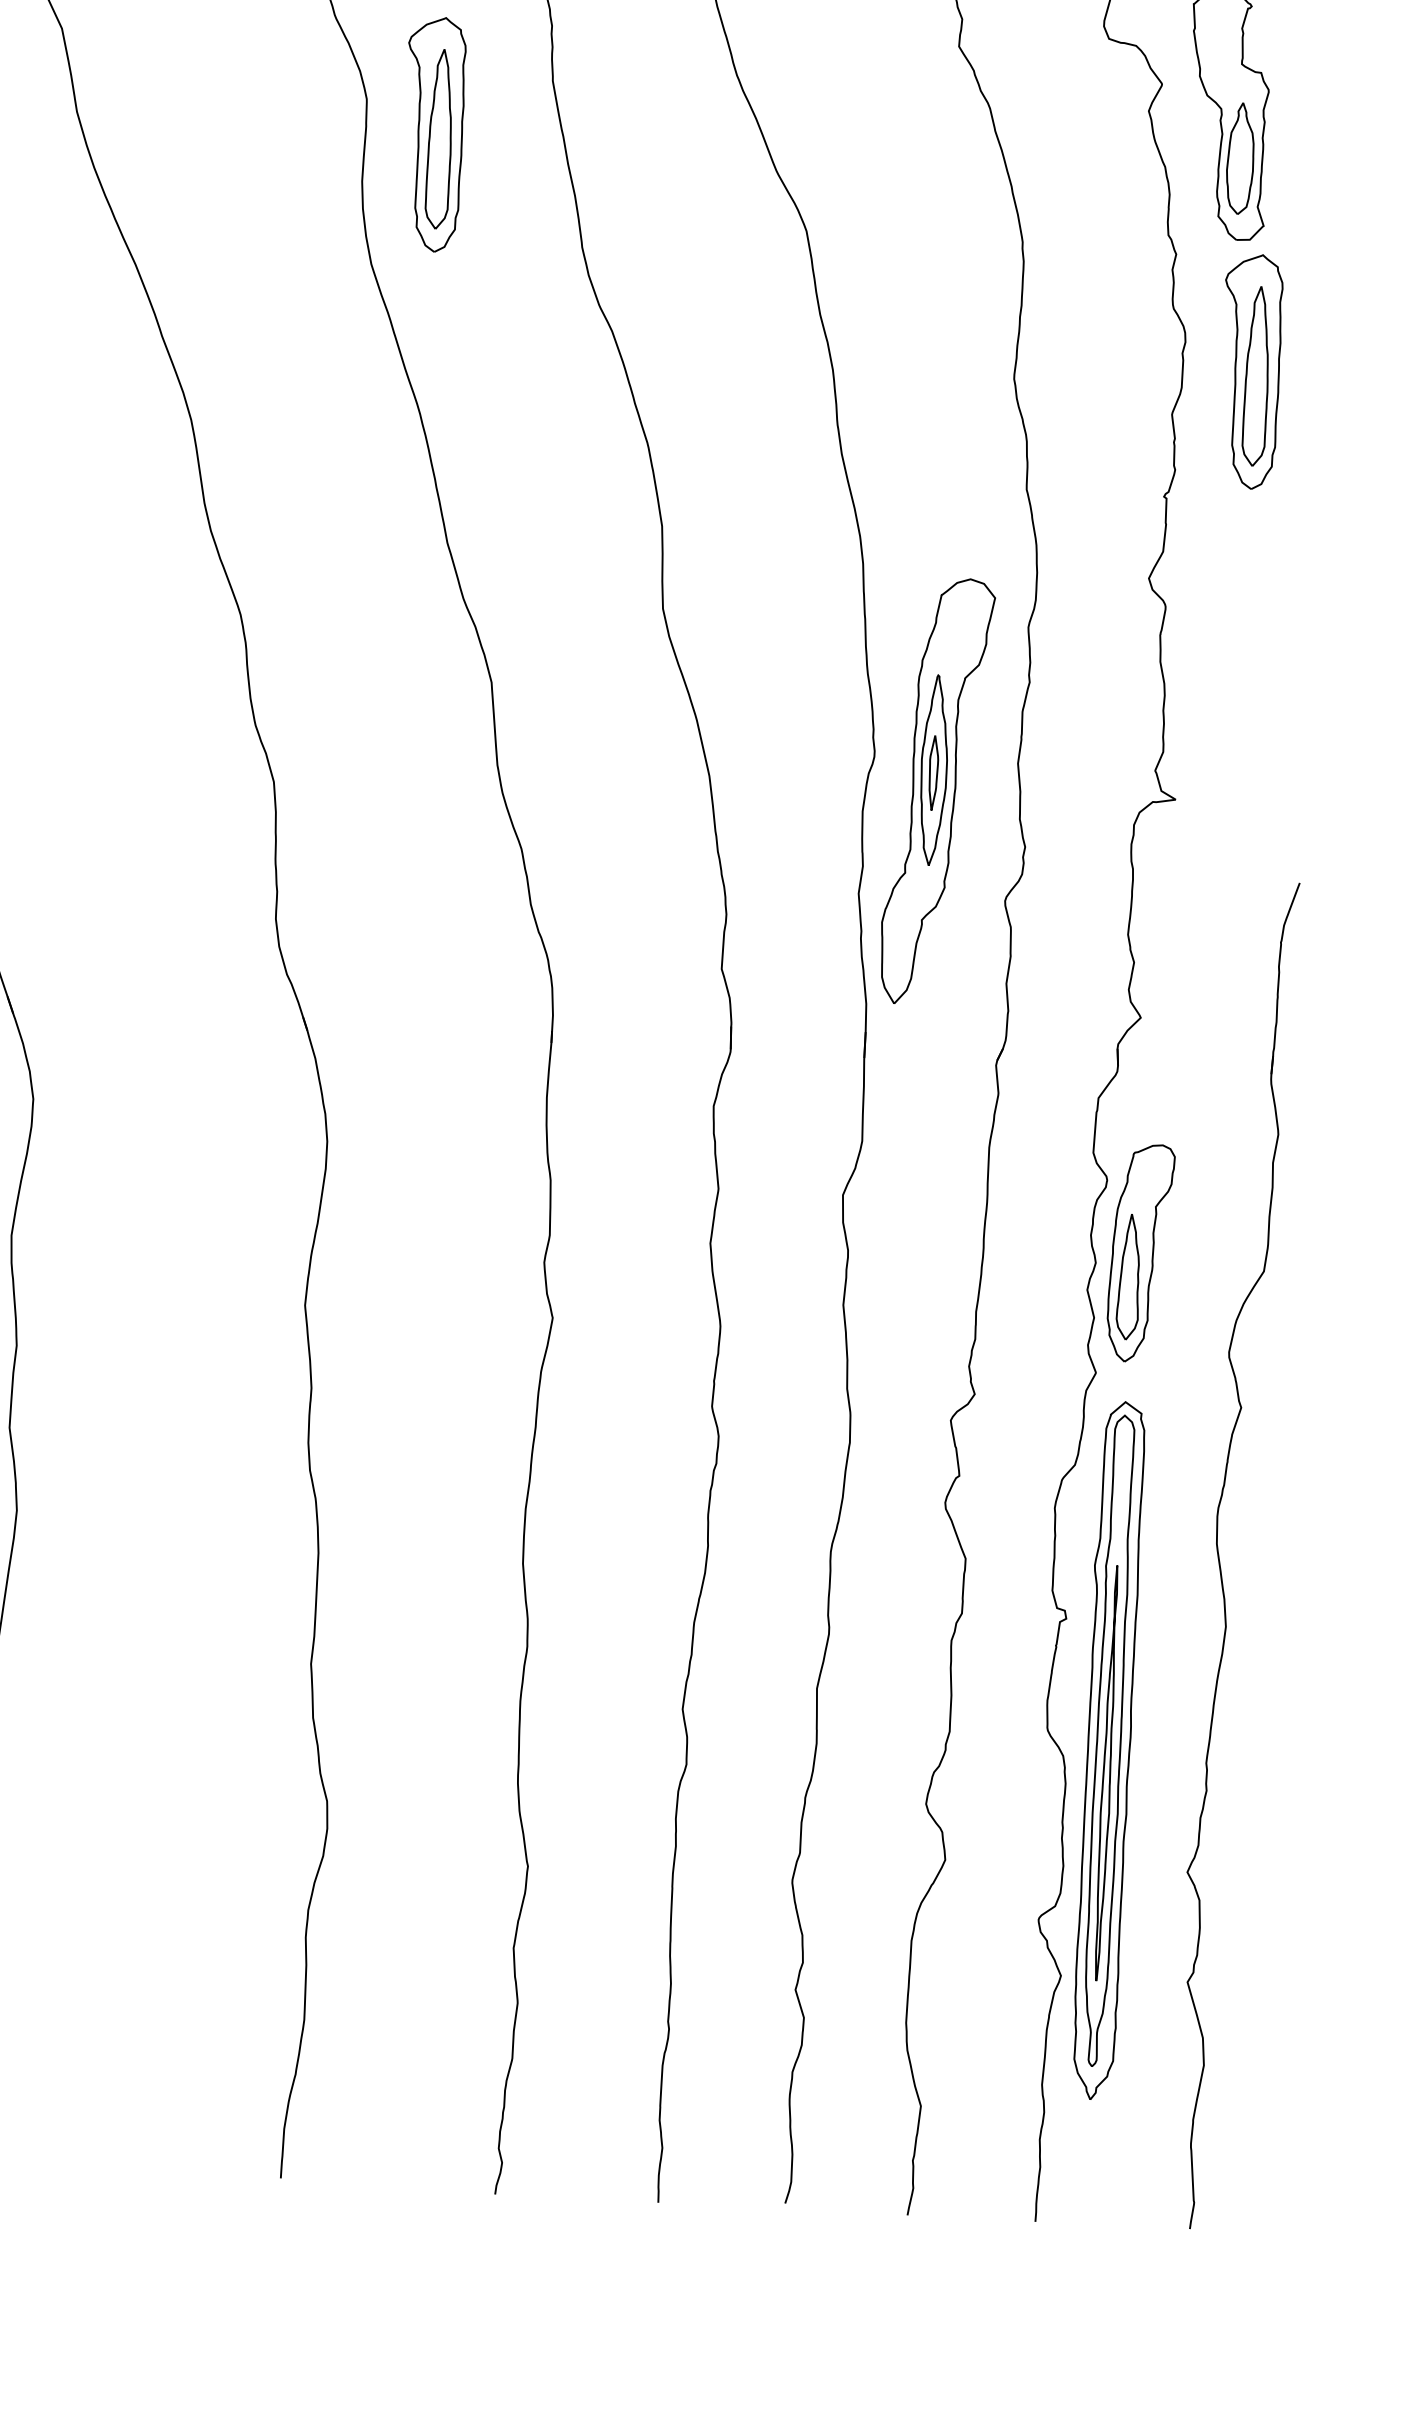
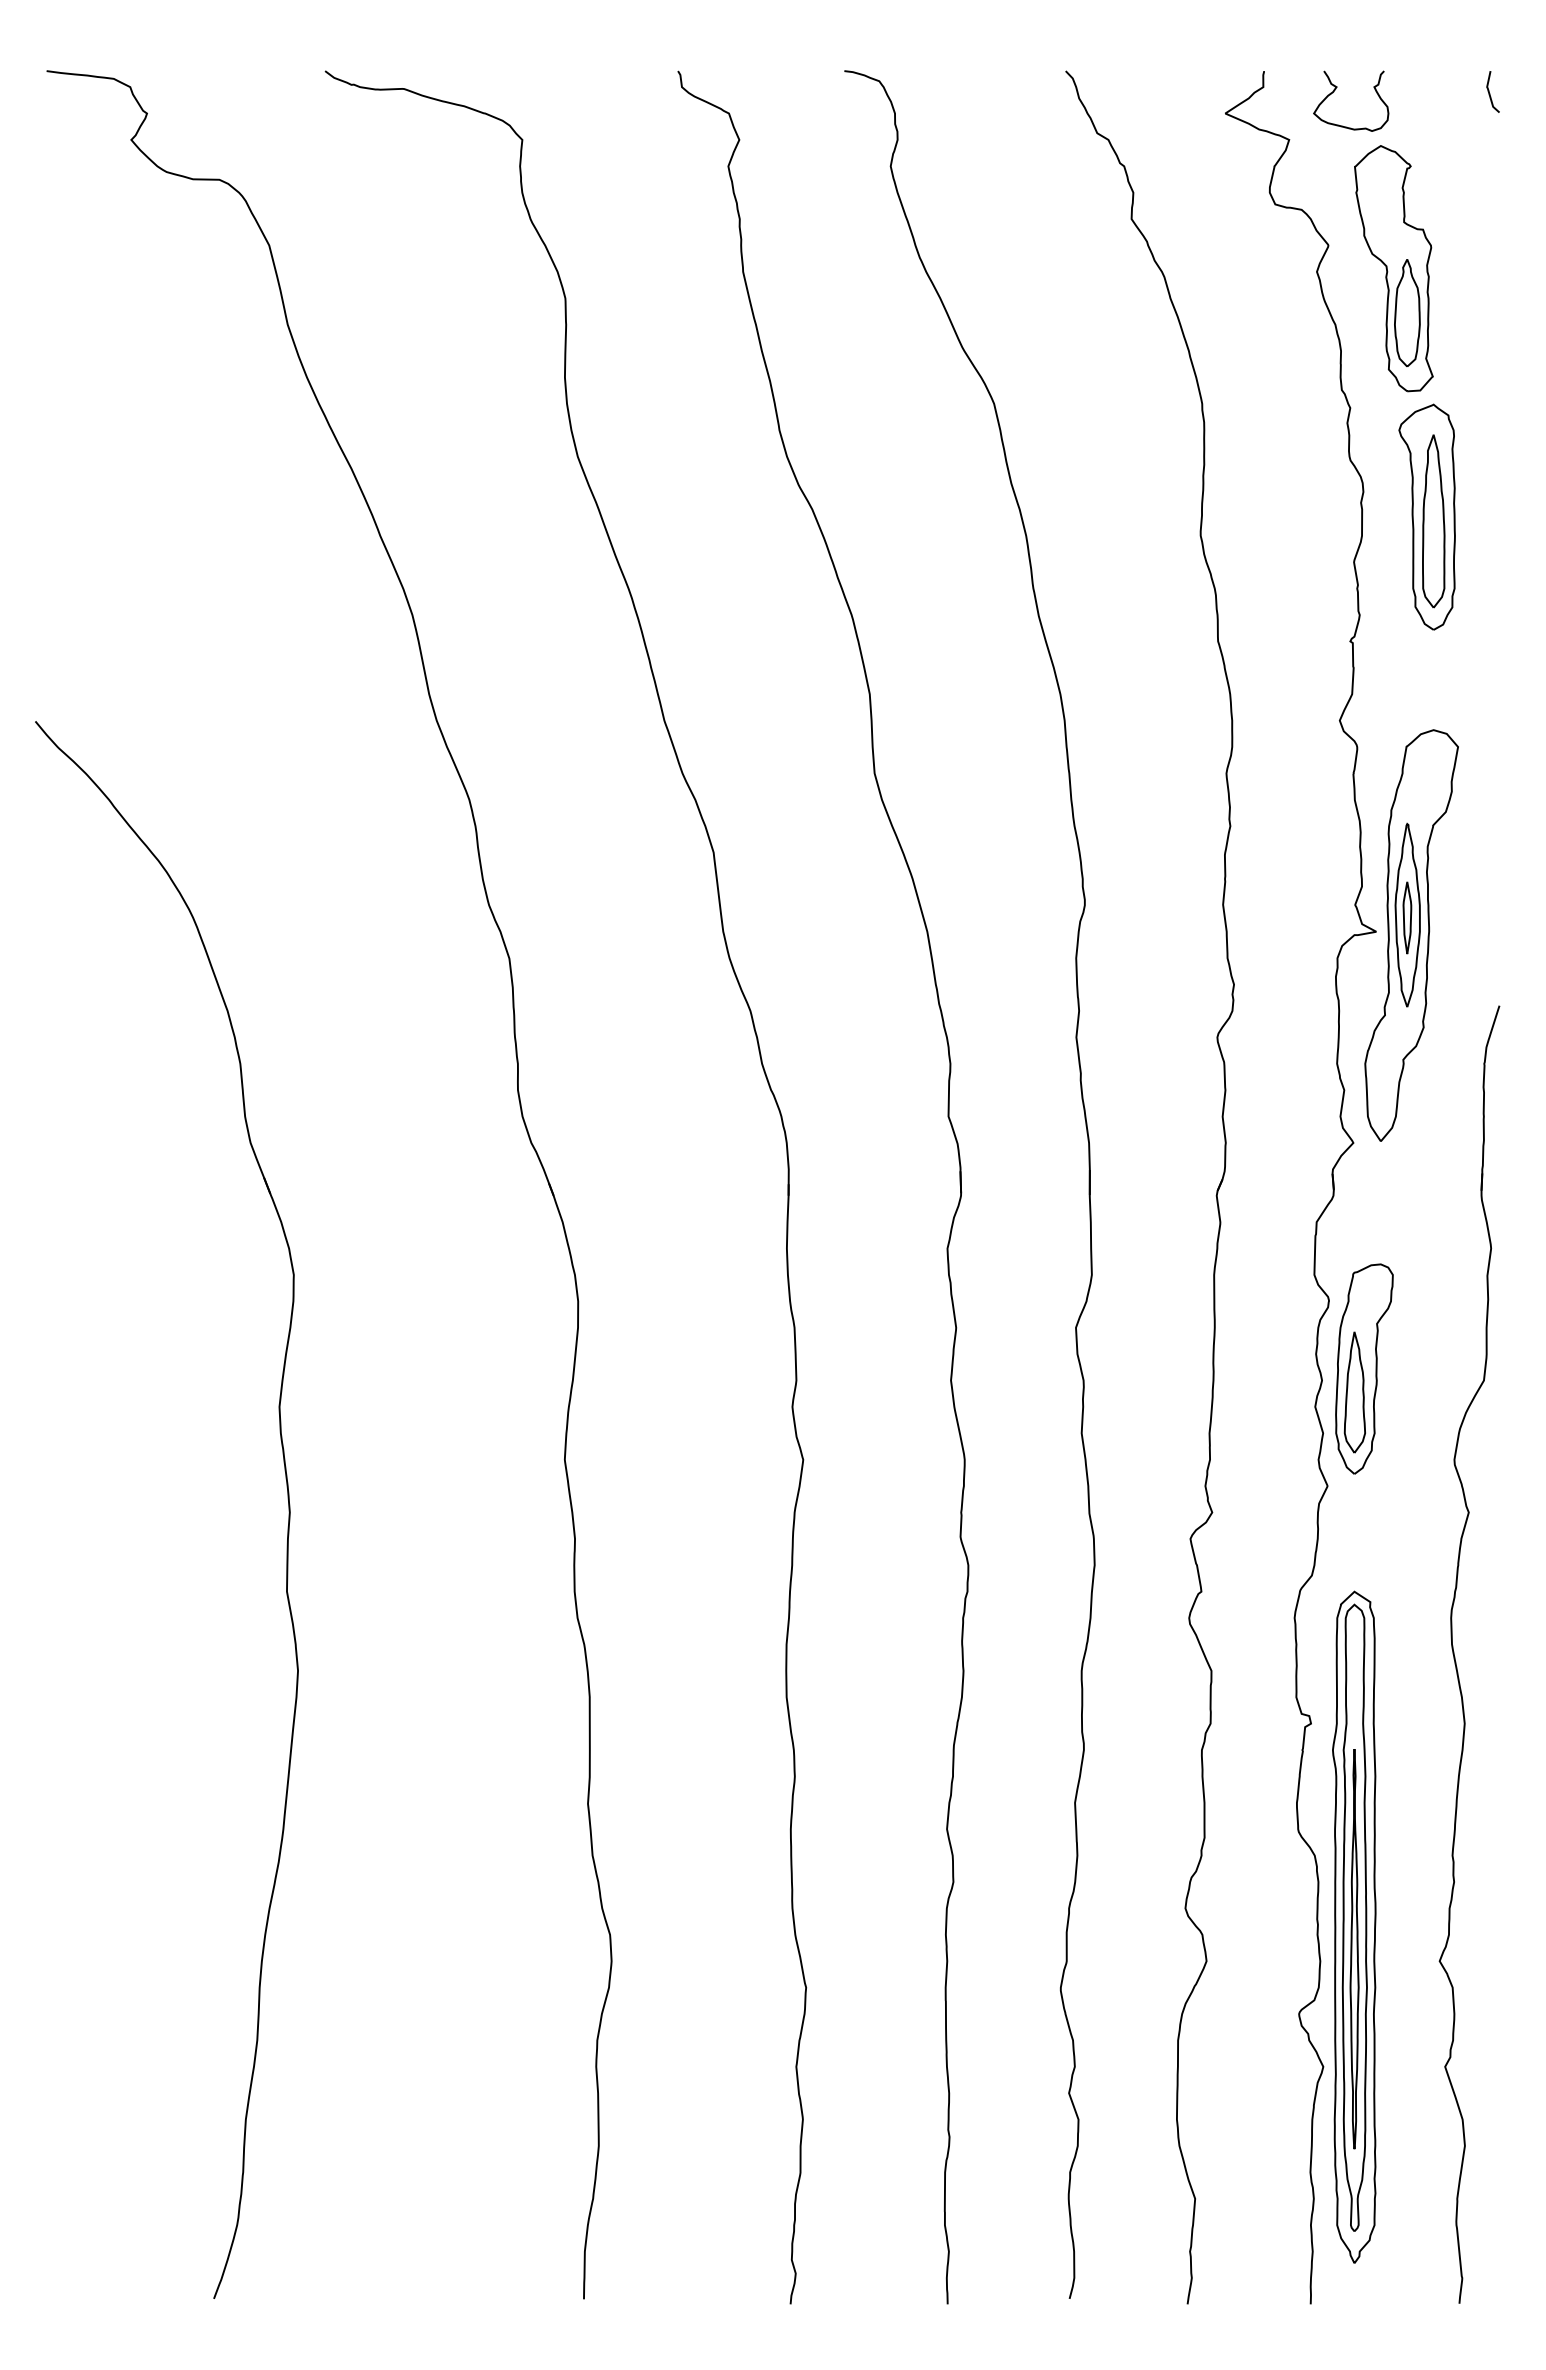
part: (432, 133) -> (630, 328), removed
part: (936, 791) -> (1411, 935), moved
part: (1108, 1749) -> (1354, 1926), moved

